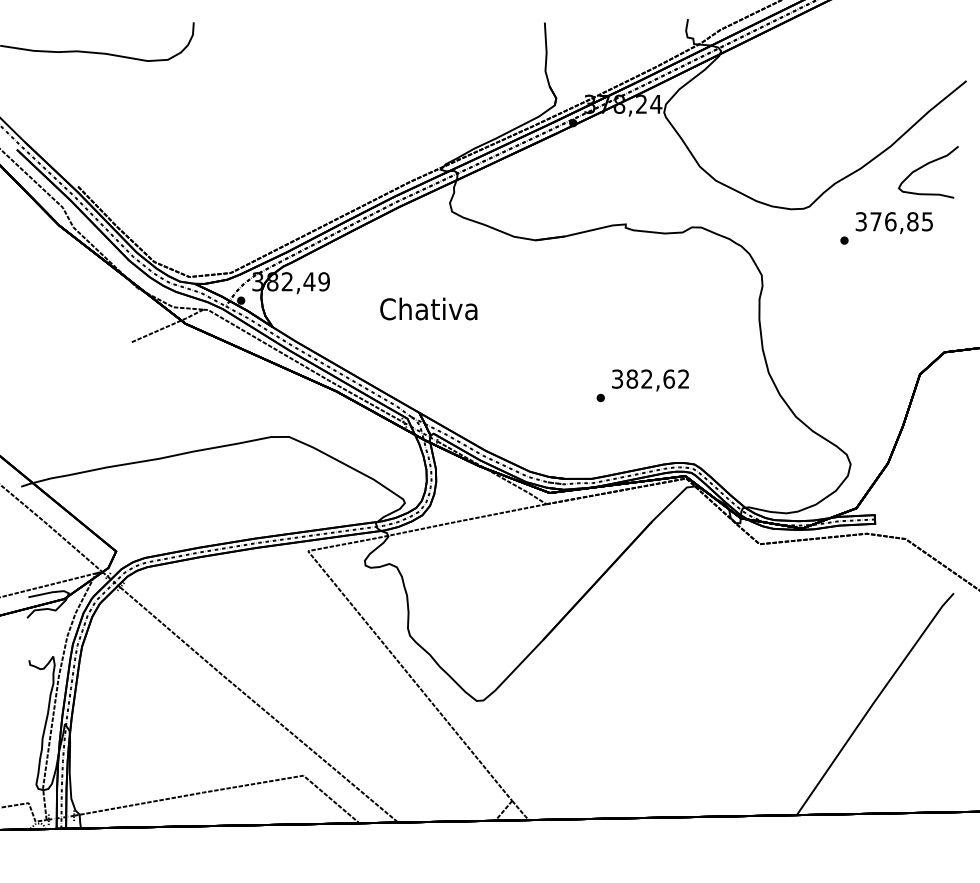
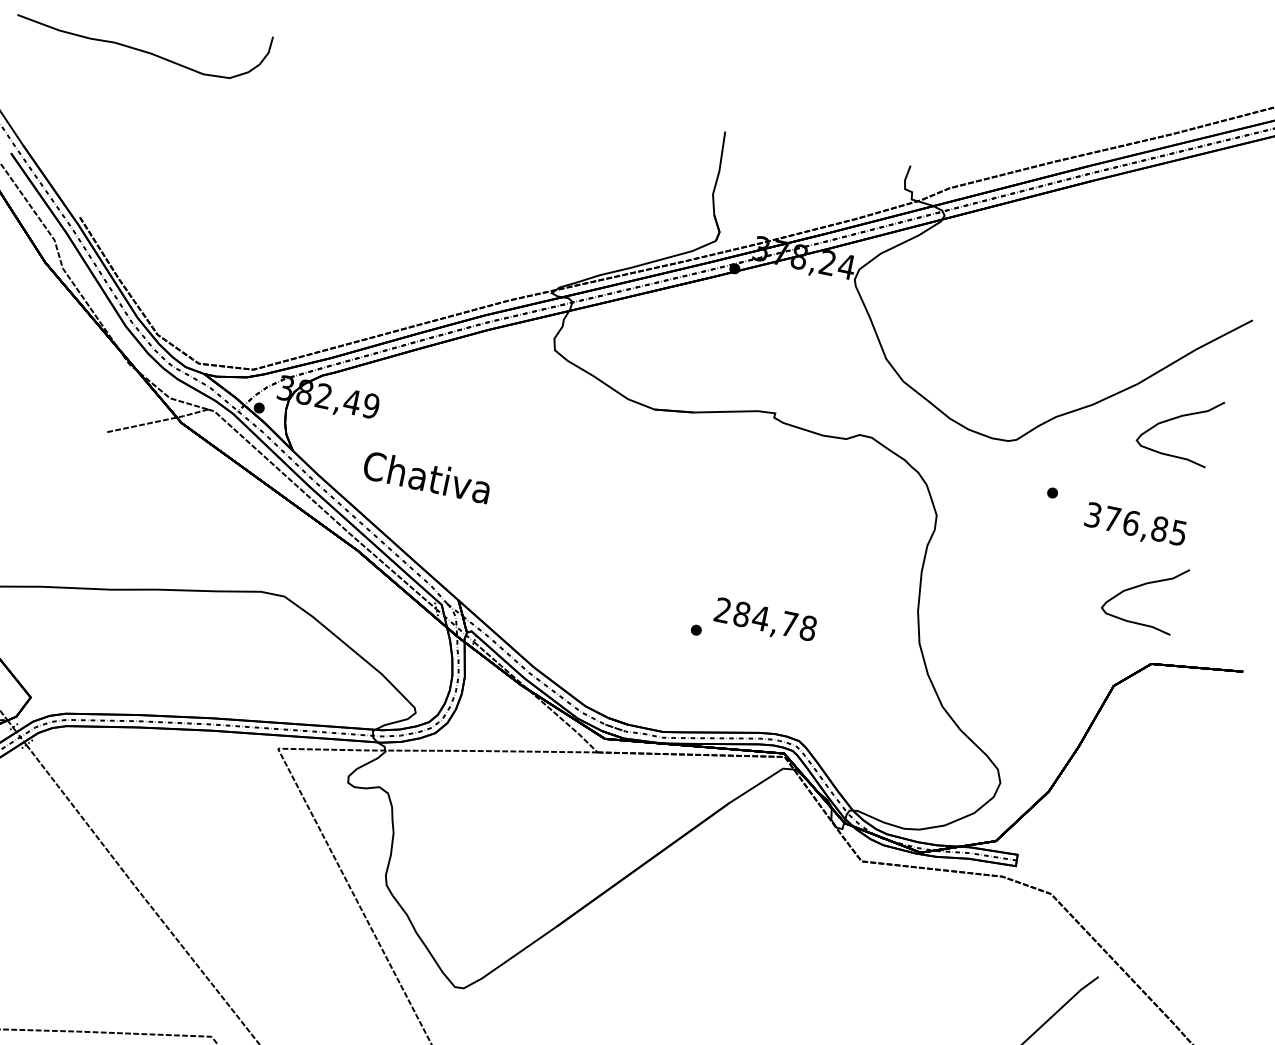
text: (893, 223) -> (1134, 526), moved
curve: (923, 297) -> (1139, 587), added
text: (428, 308) -> (426, 476), moved
text: (650, 378) -> (765, 618), 382,62 -> 284,78

